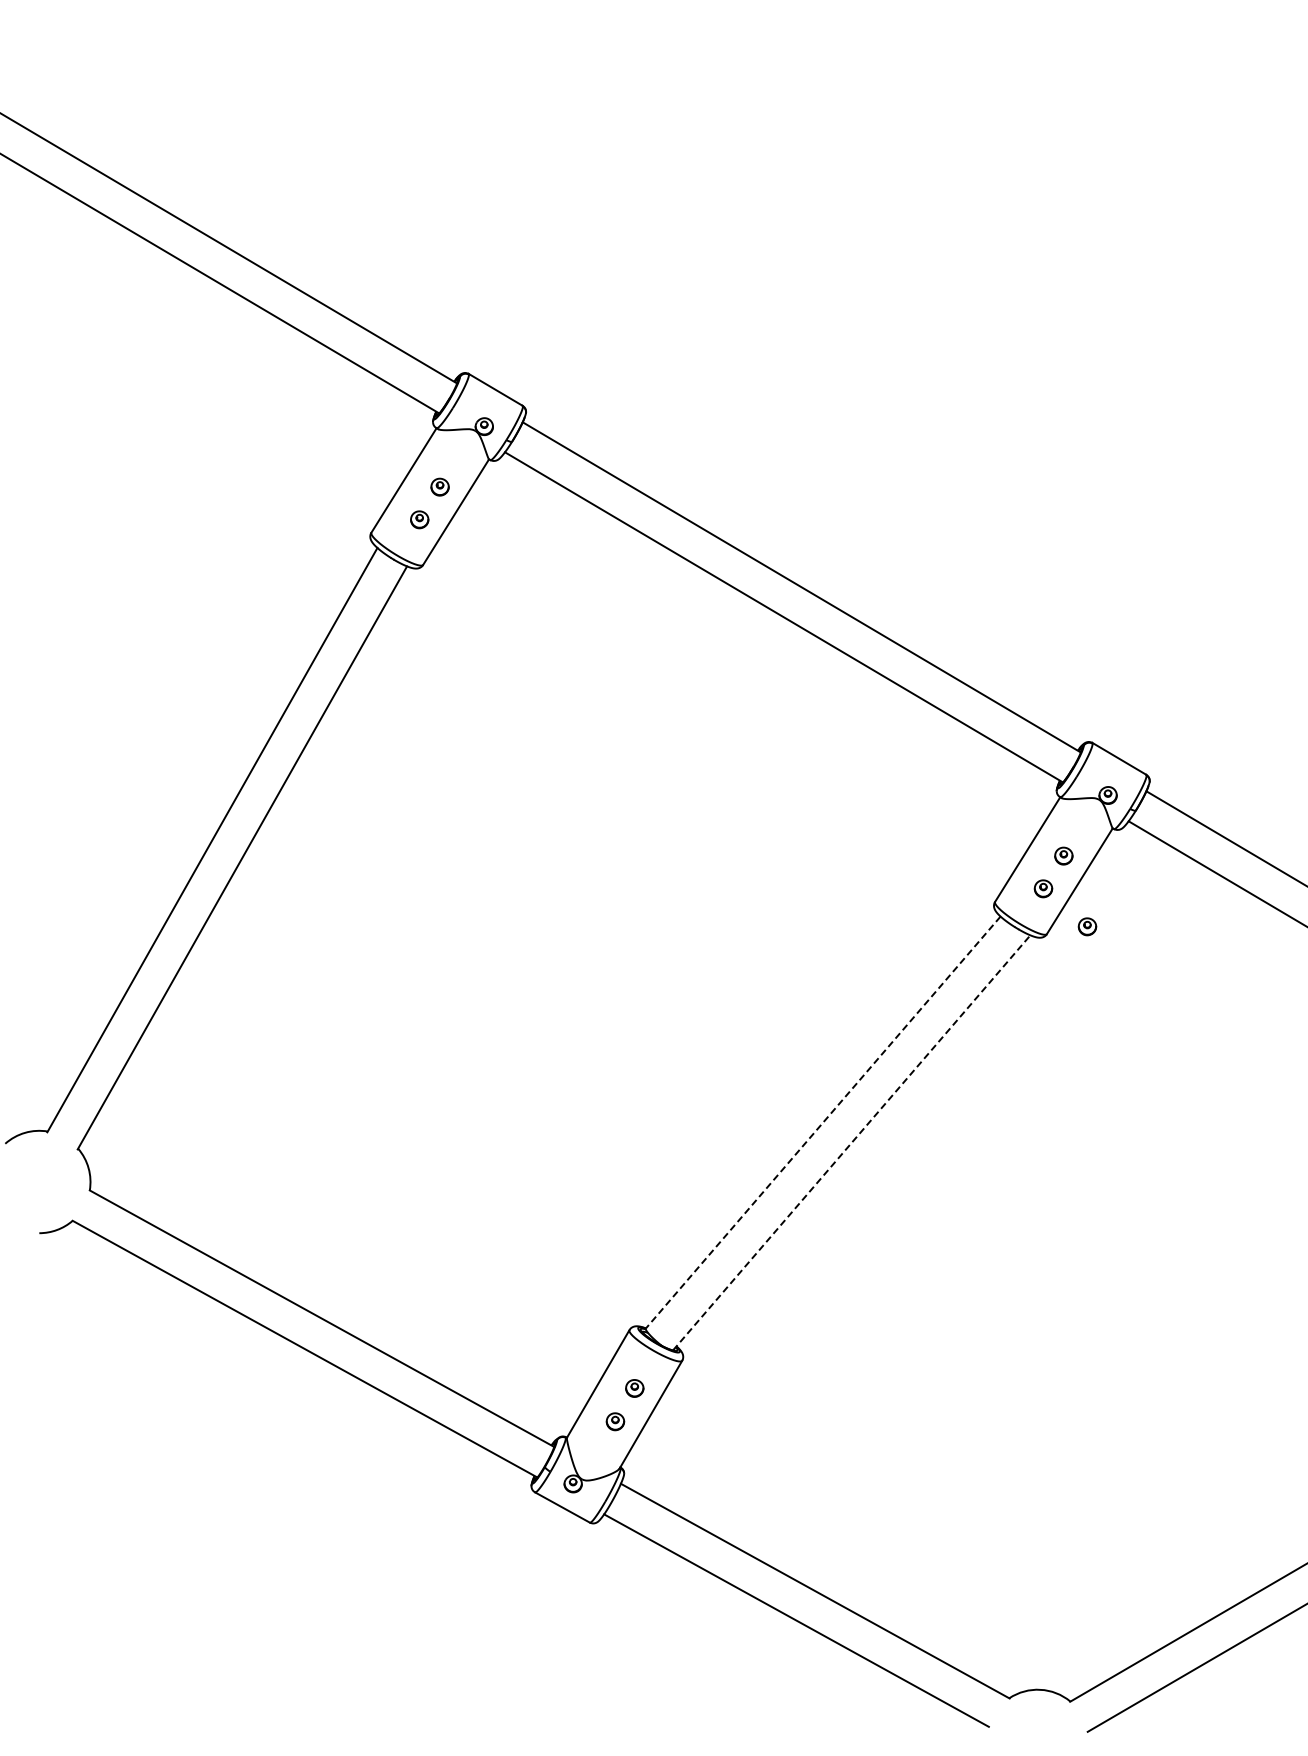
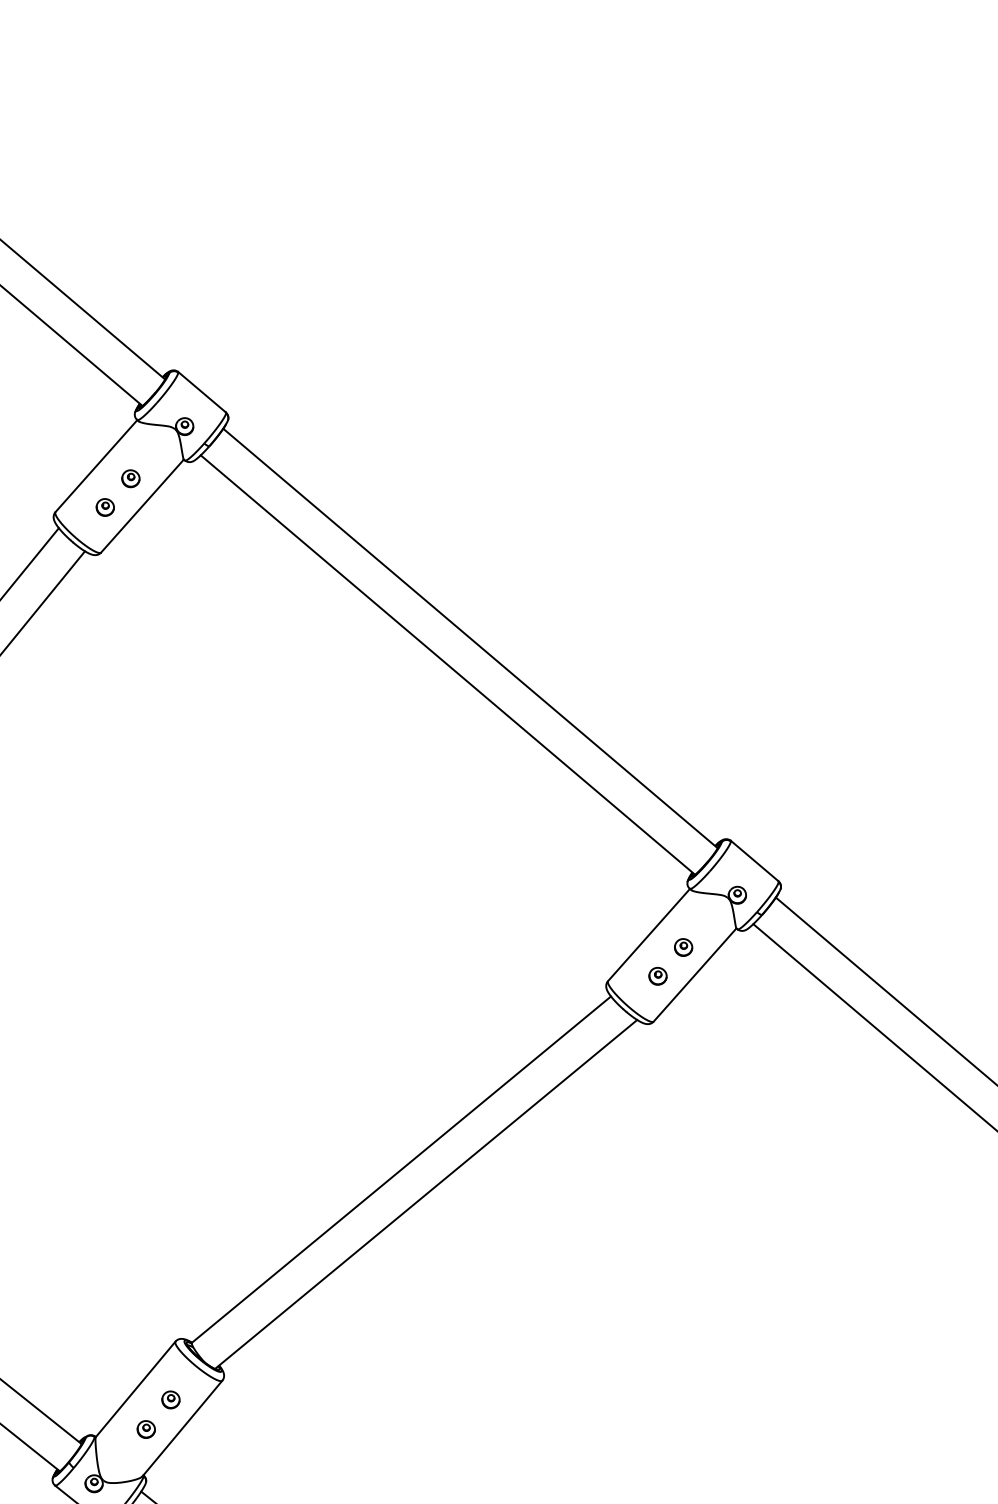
part: (1087, 926) -> (695, 1020), removed
line: (823, 1122) -> (401, 1169), dashed -> solid
line: (851, 1142) -> (426, 1194), dashed -> solid

